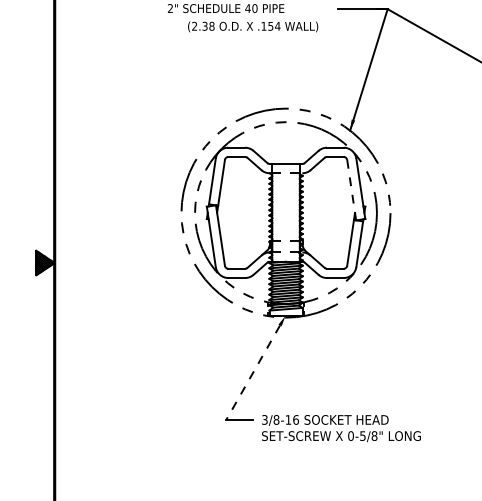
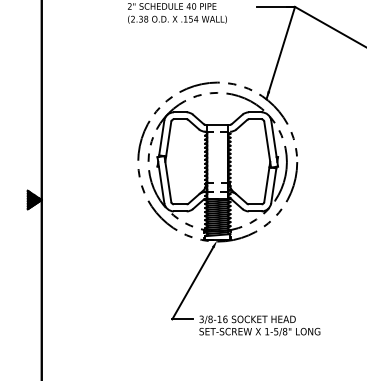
text: (253, 26) -> (177, 19), moved
line: (351, 190) -> (267, 144), dashed -> solid
line: (252, 373) -> (192, 284), dashed -> solid
text: (350, 435) -> (266, 331), 0-5/8" -> 1-5/8"

